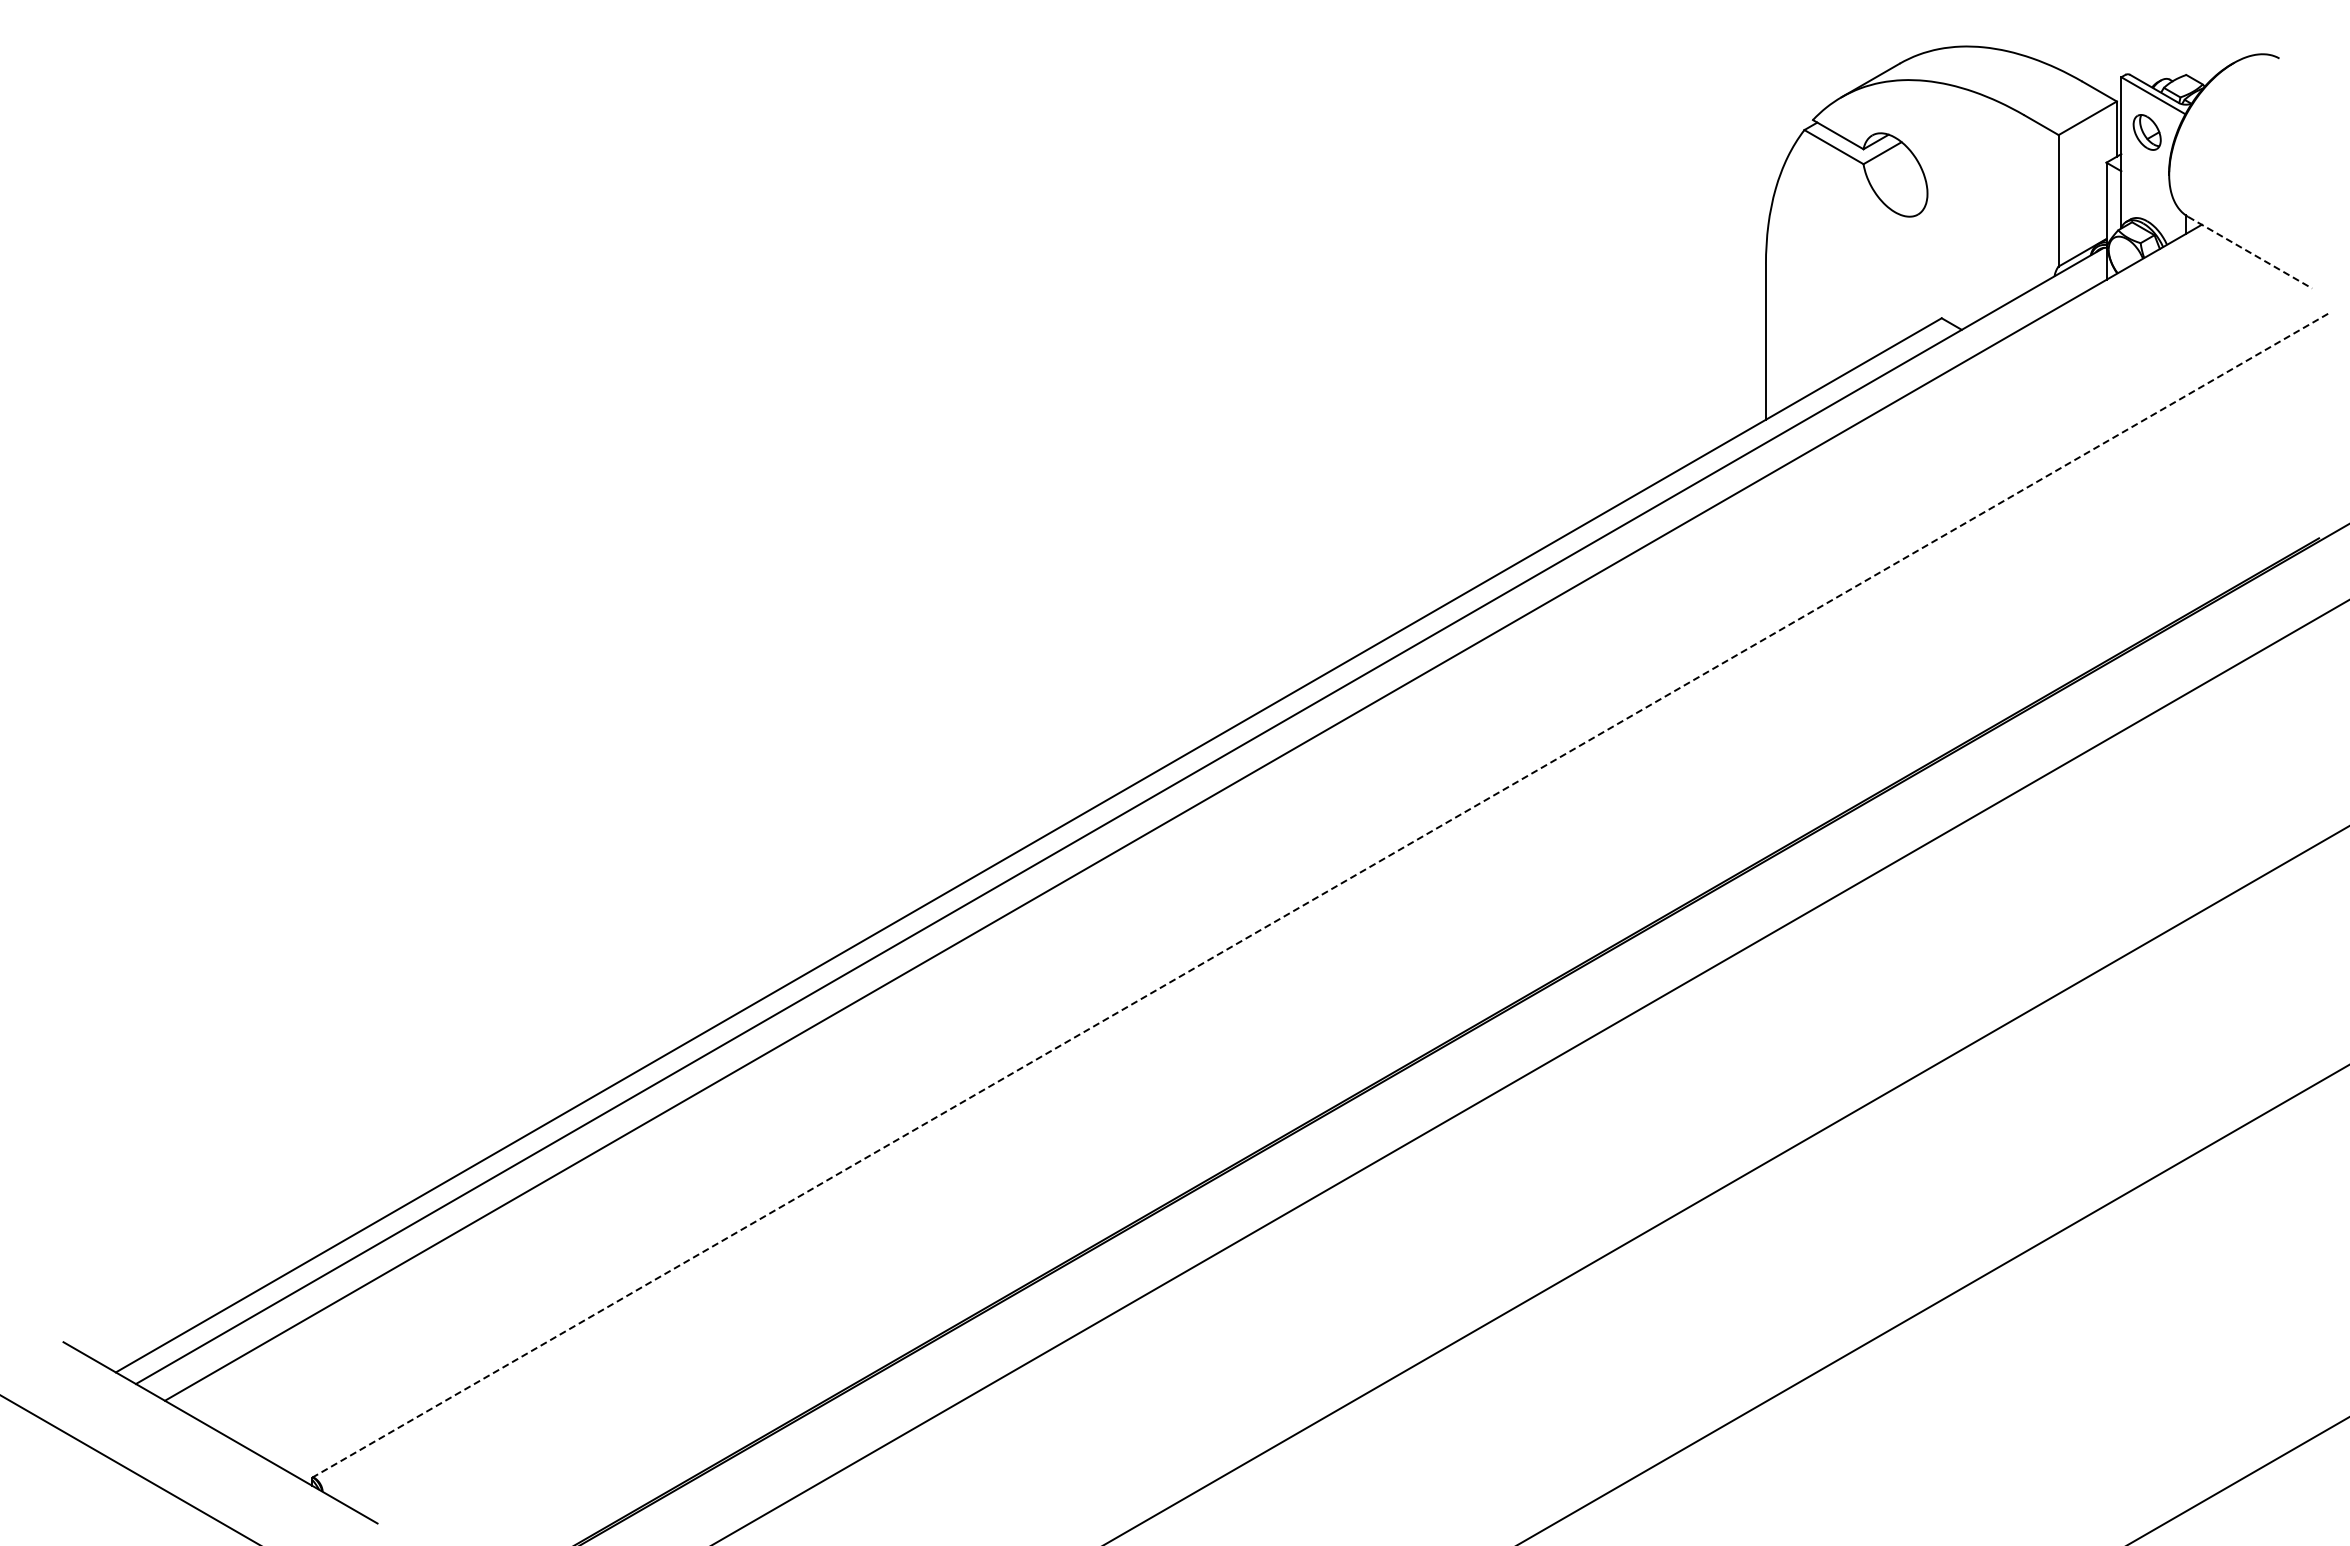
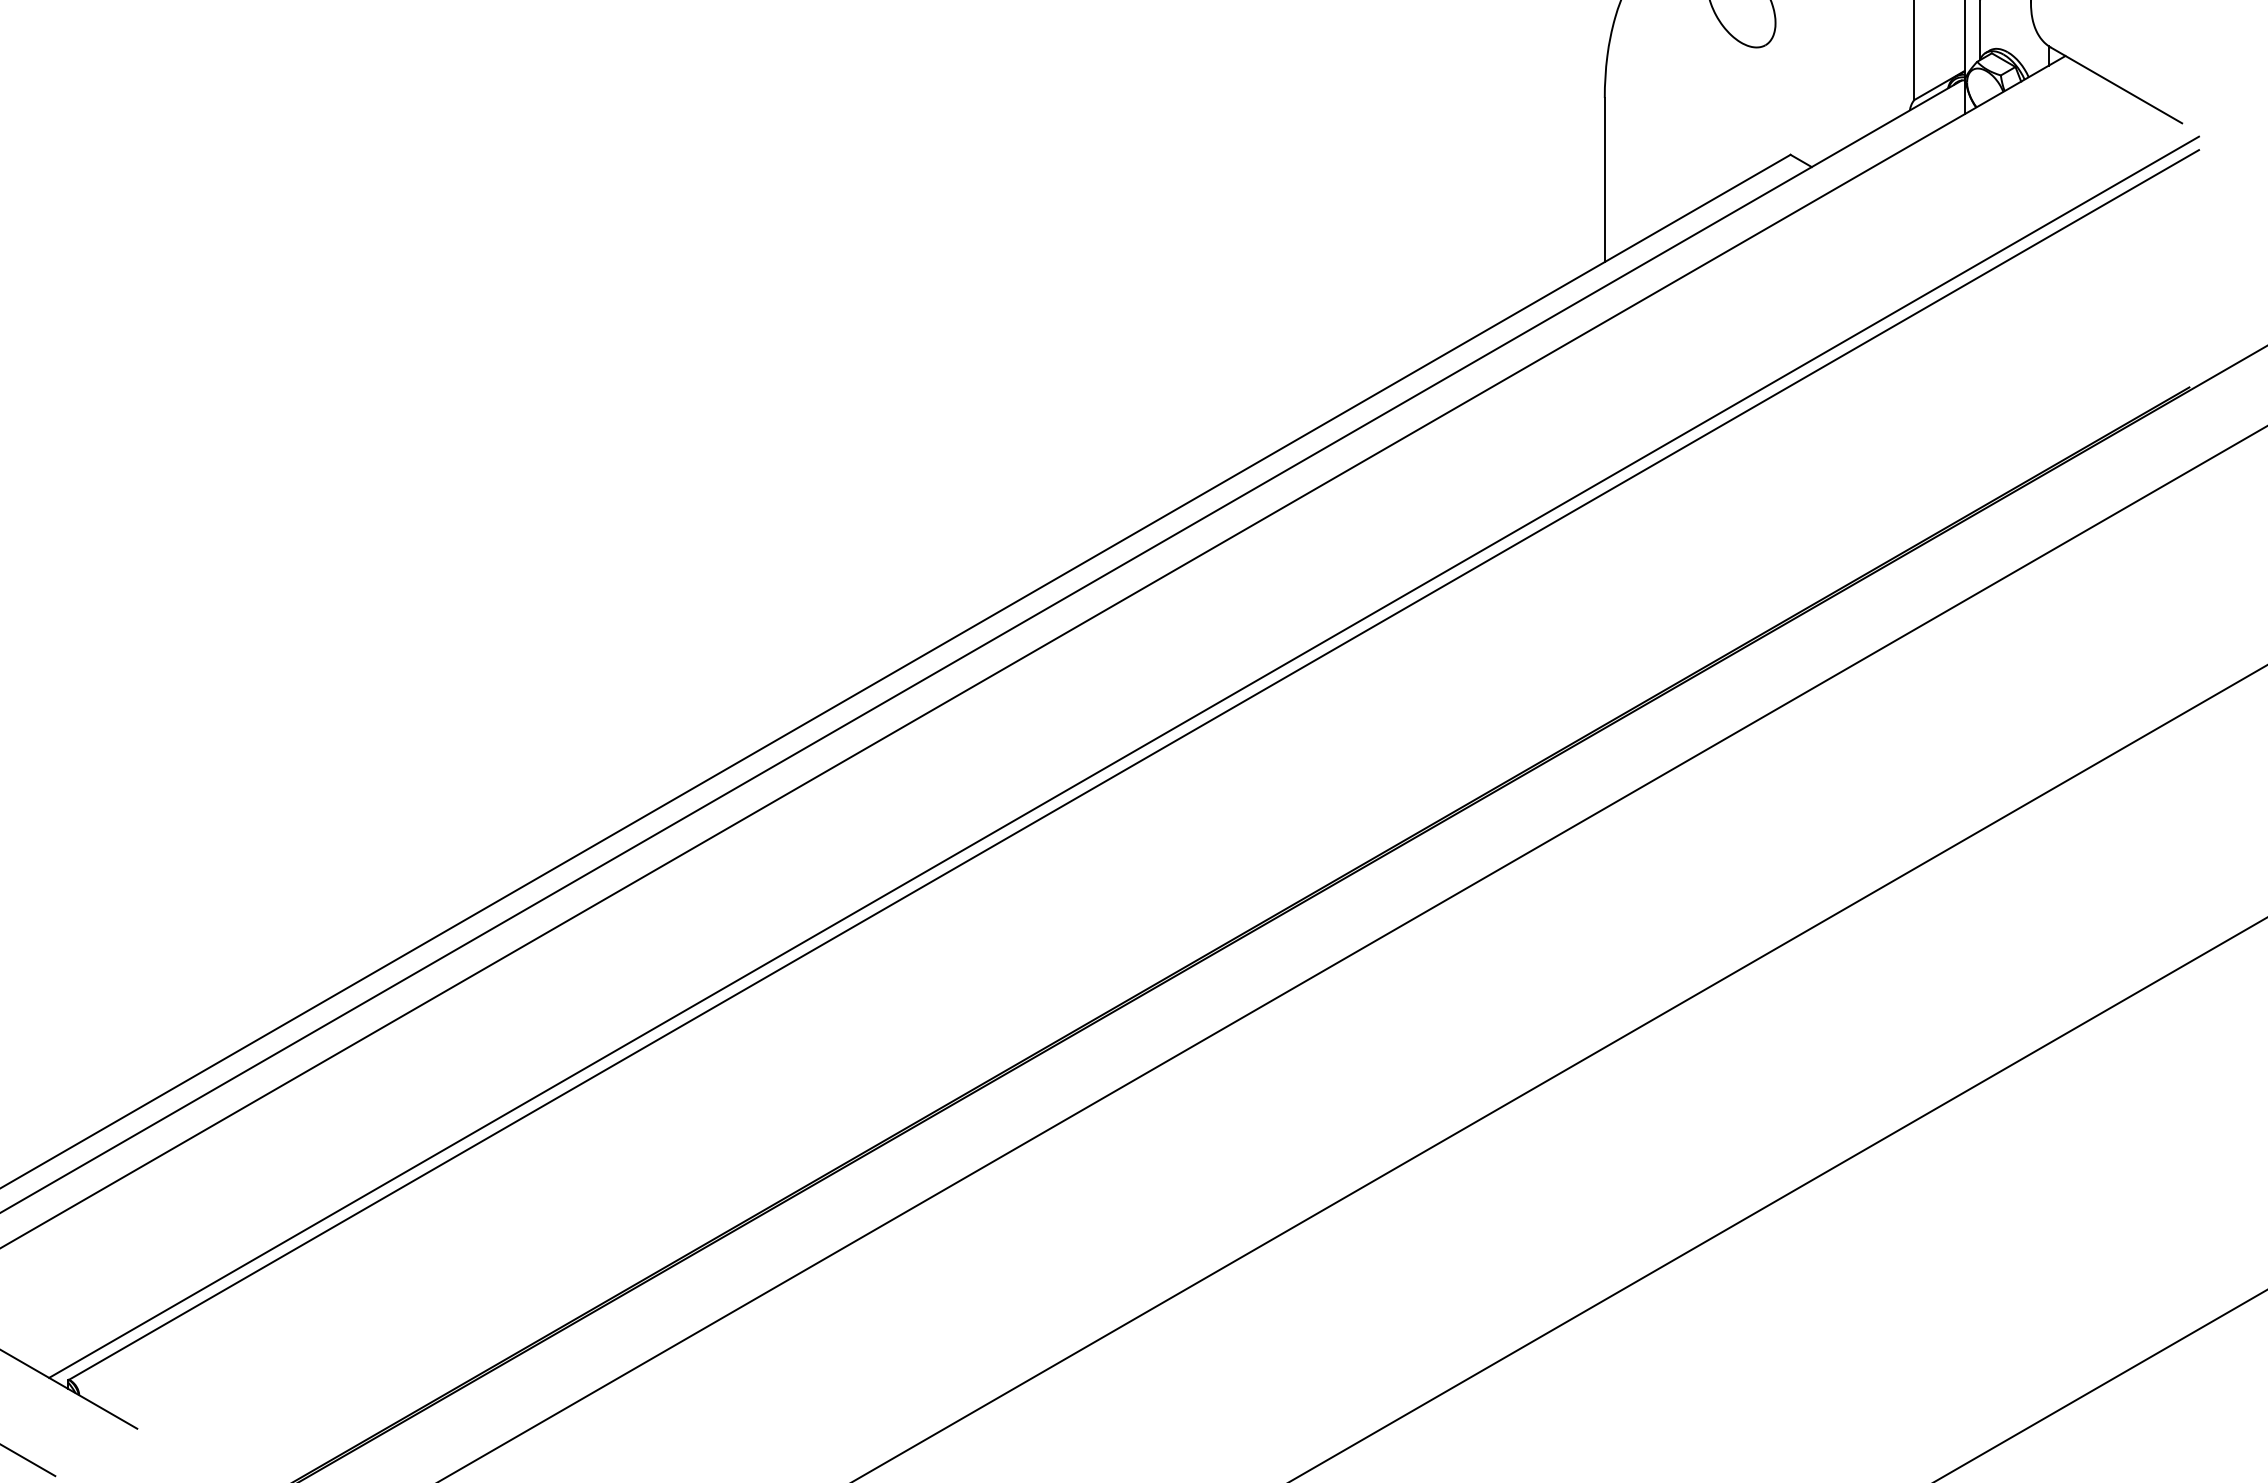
line: (2250, 252) -> (2116, 85), dashed -> solid
line: (1311, 888) -> (1124, 757), added
line: (1320, 895) -> (1133, 764), dashed -> solid

